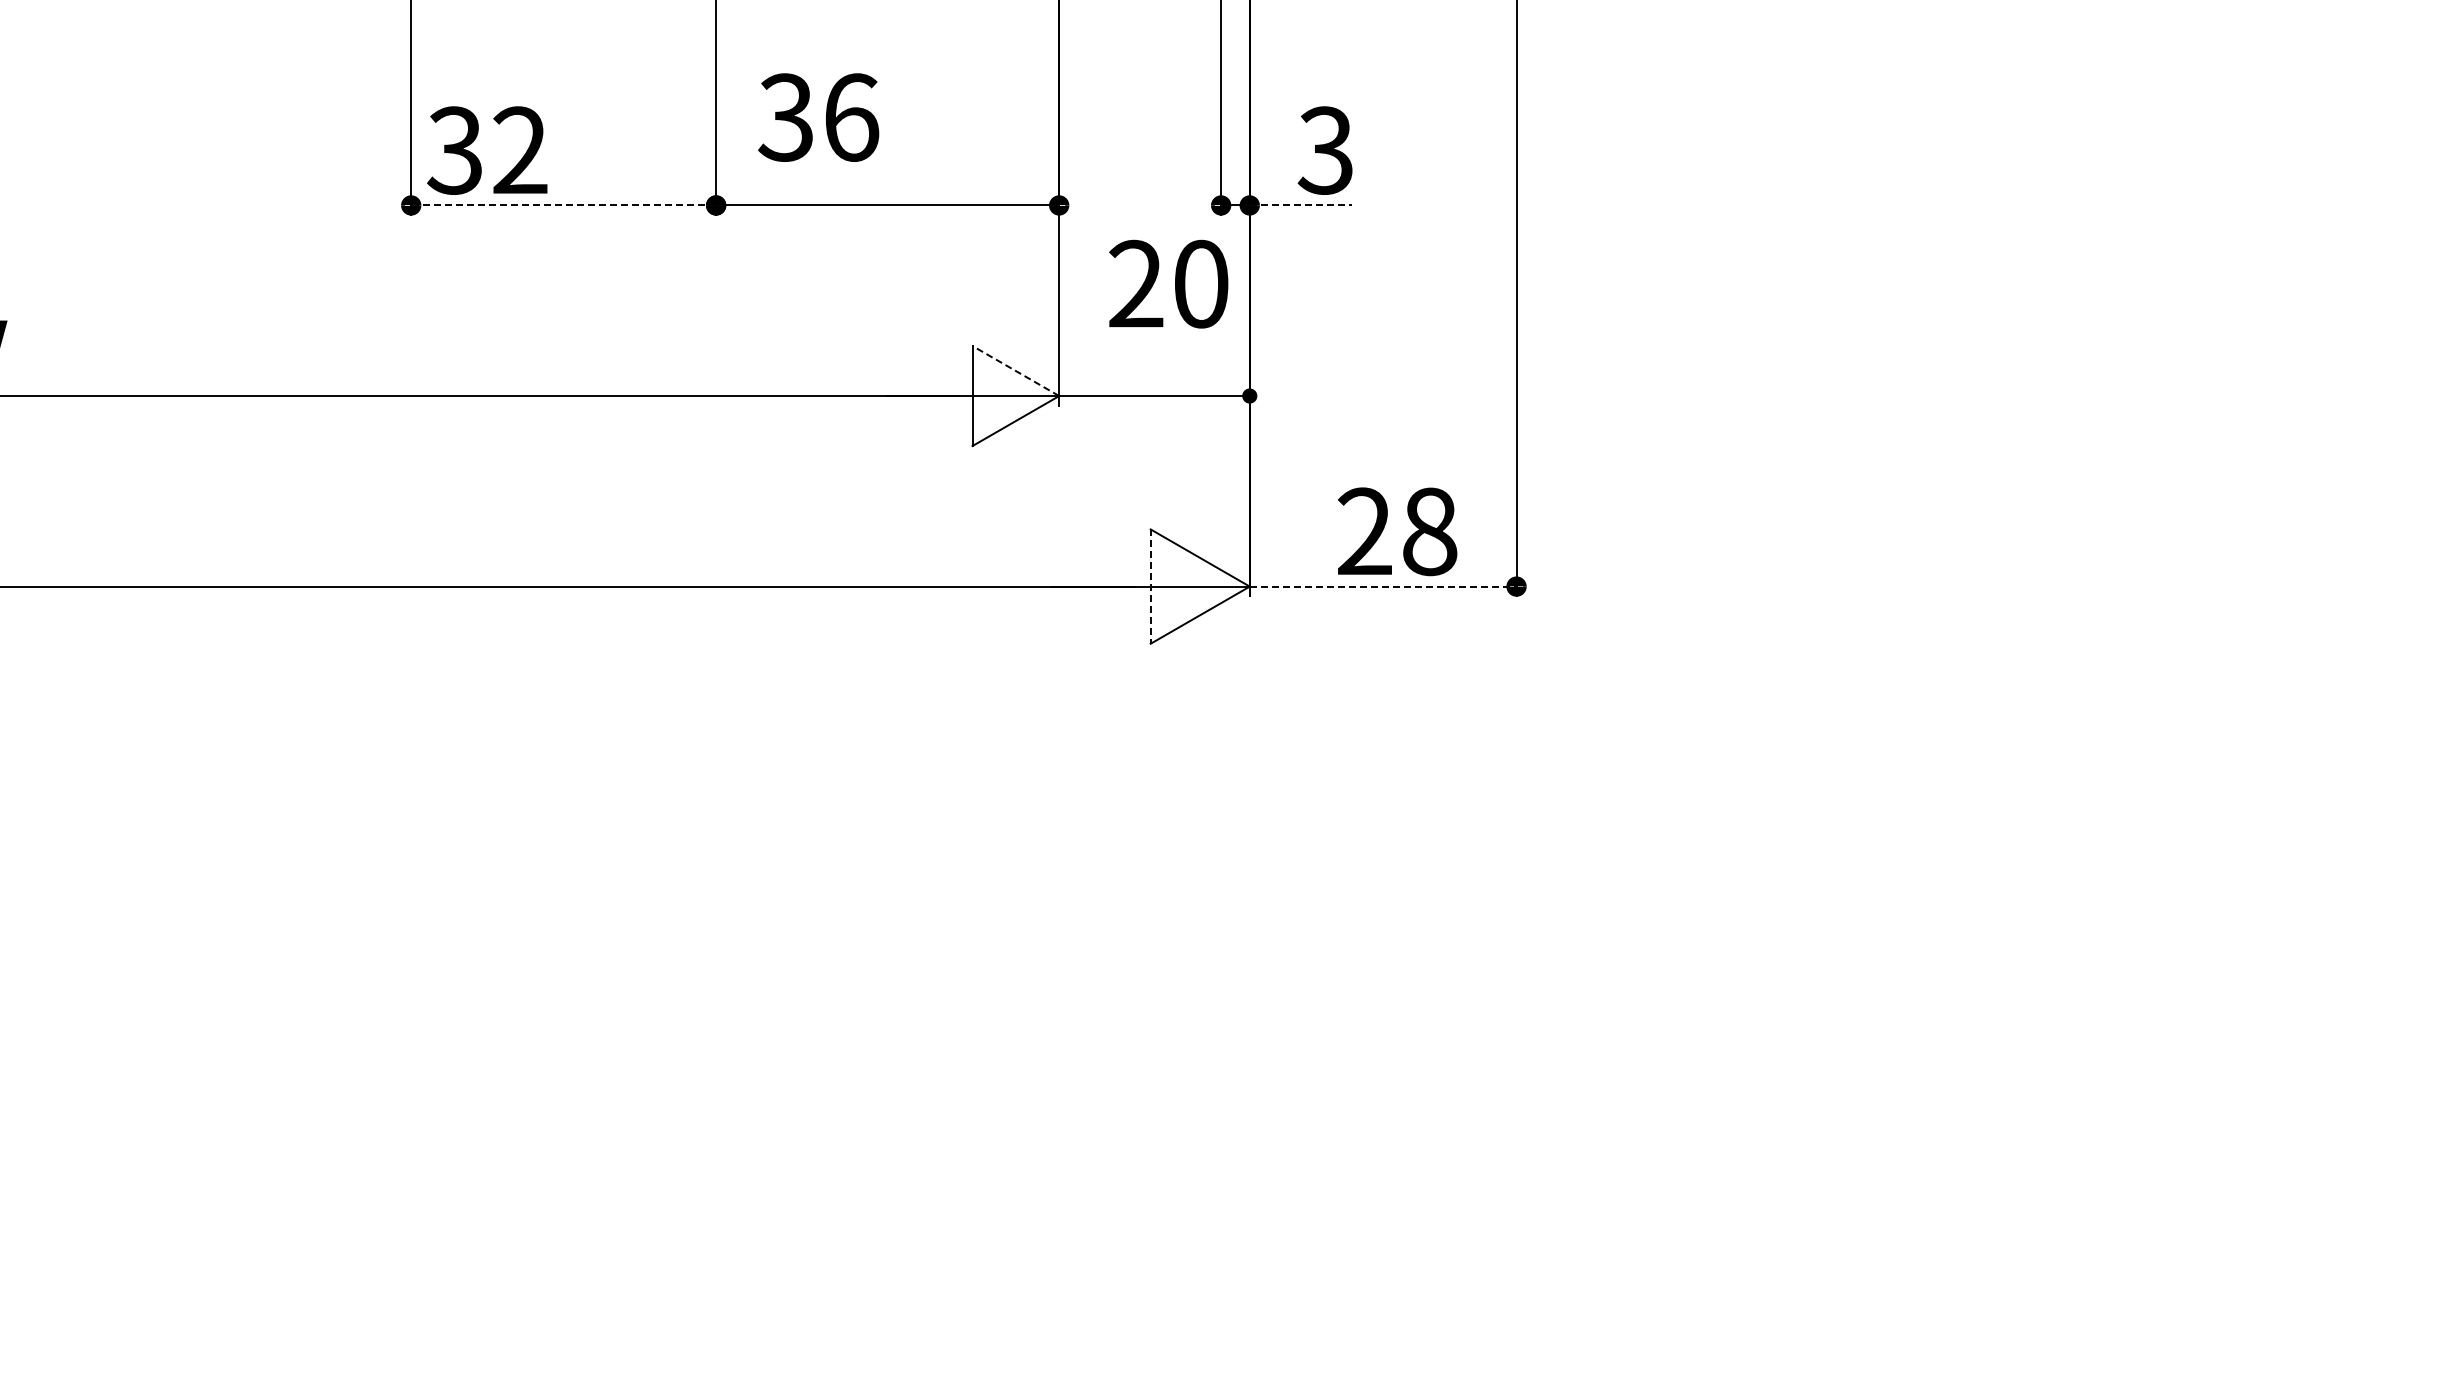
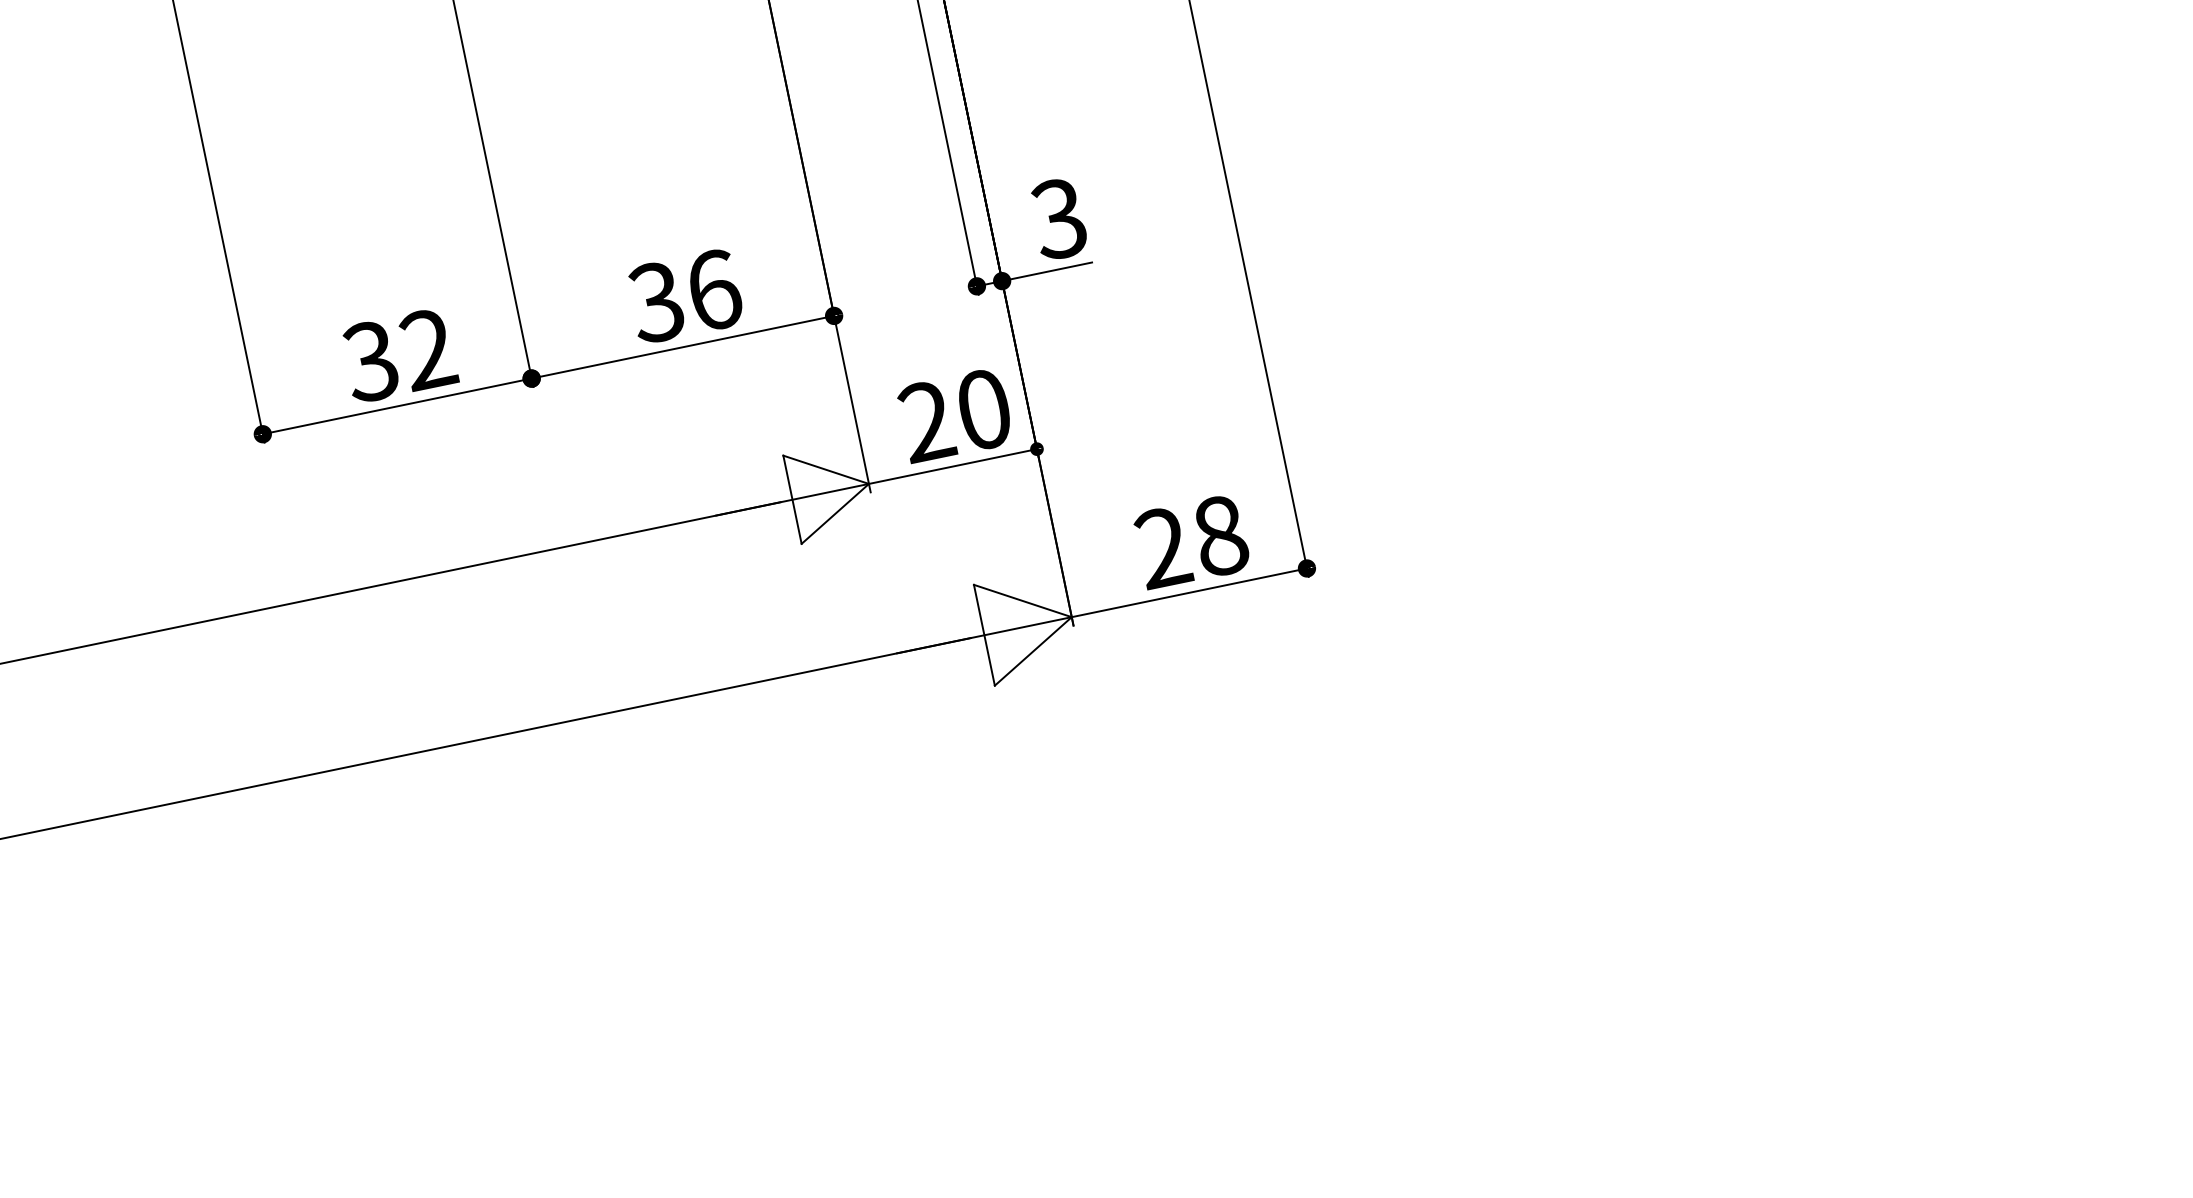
text: (818, 117) -> (685, 296), moved
text: (487, 150) -> (399, 355), moved
line: (563, 205) -> (397, 406), dashed -> solid
line: (1300, 205) -> (1046, 271), dashed -> solid
text: (1168, 283) -> (955, 415), moved
line: (1015, 370) -> (825, 469), dashed -> solid
line: (1383, 586) -> (1189, 592), dashed -> solid
line: (1150, 587) -> (984, 636), dashed -> solid

